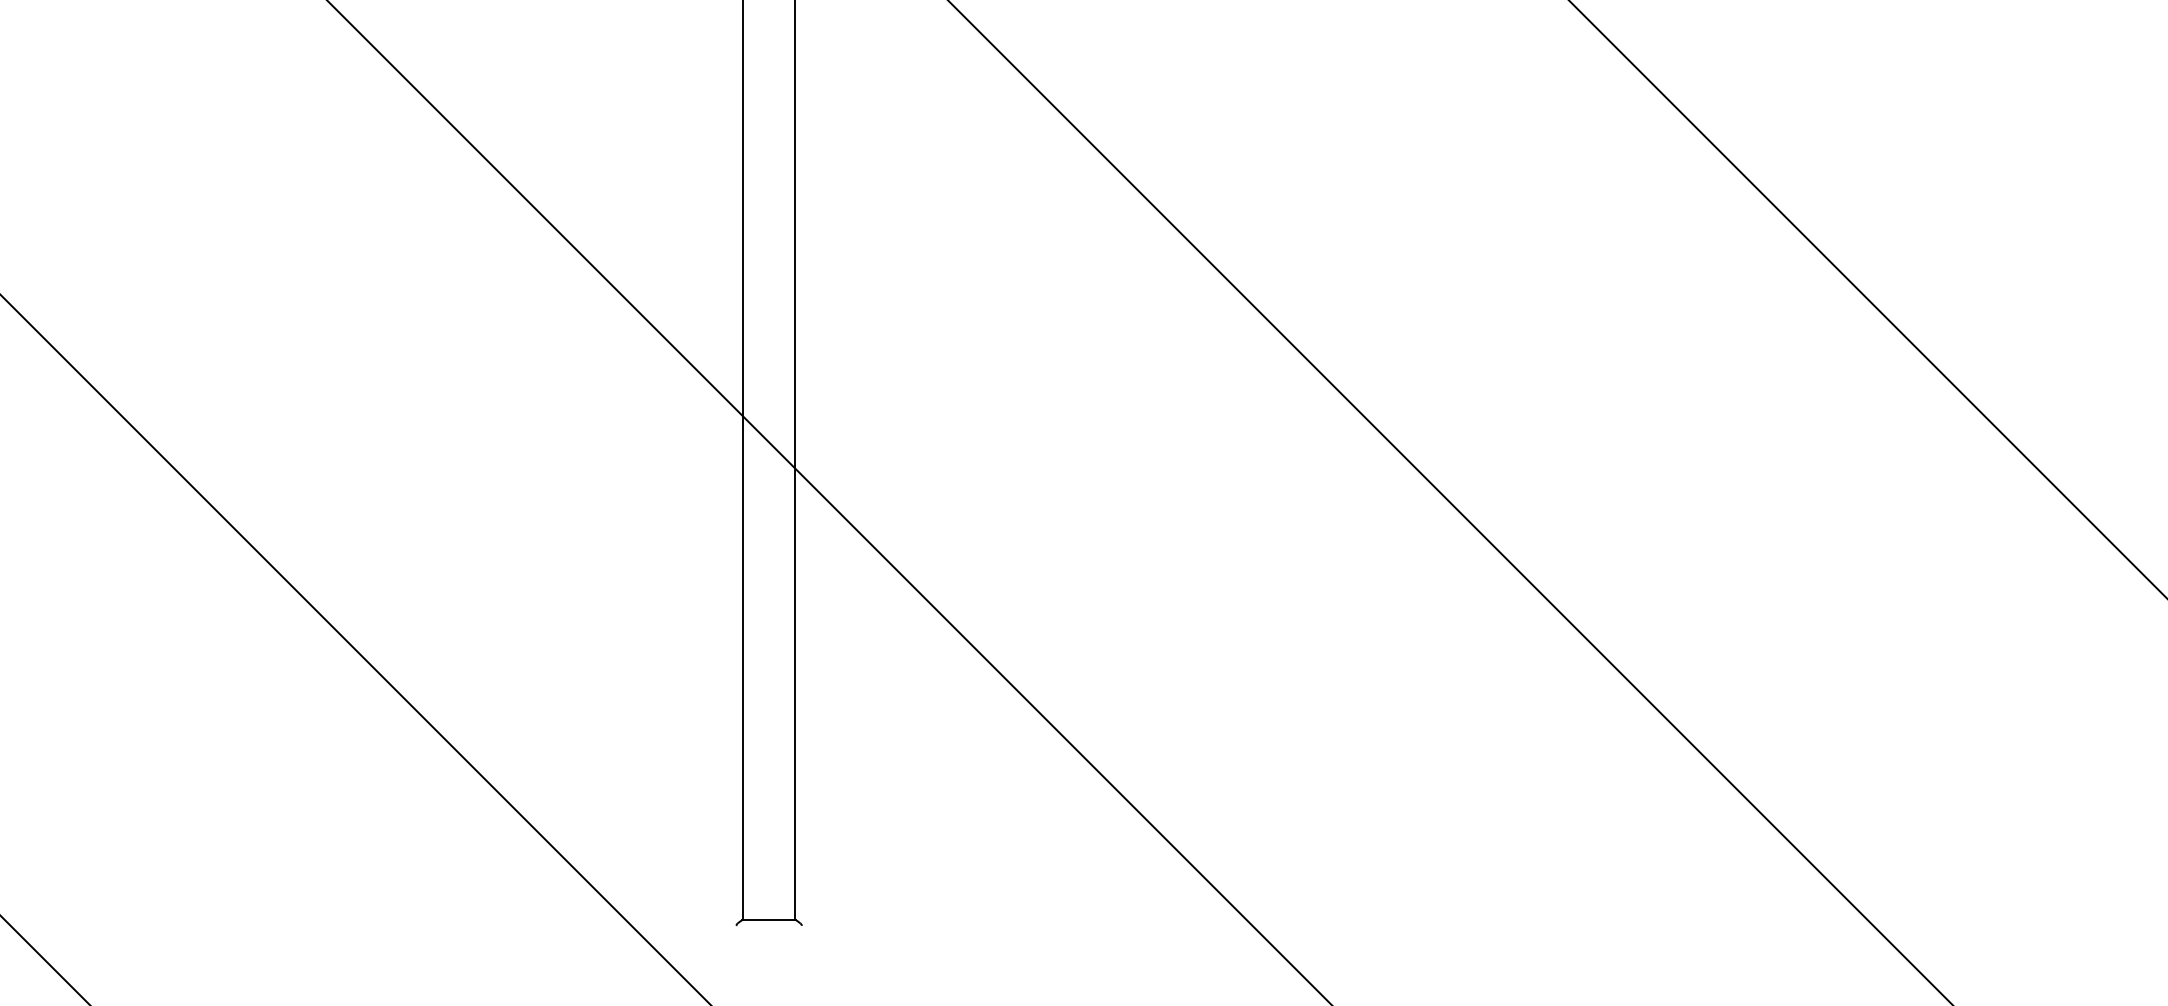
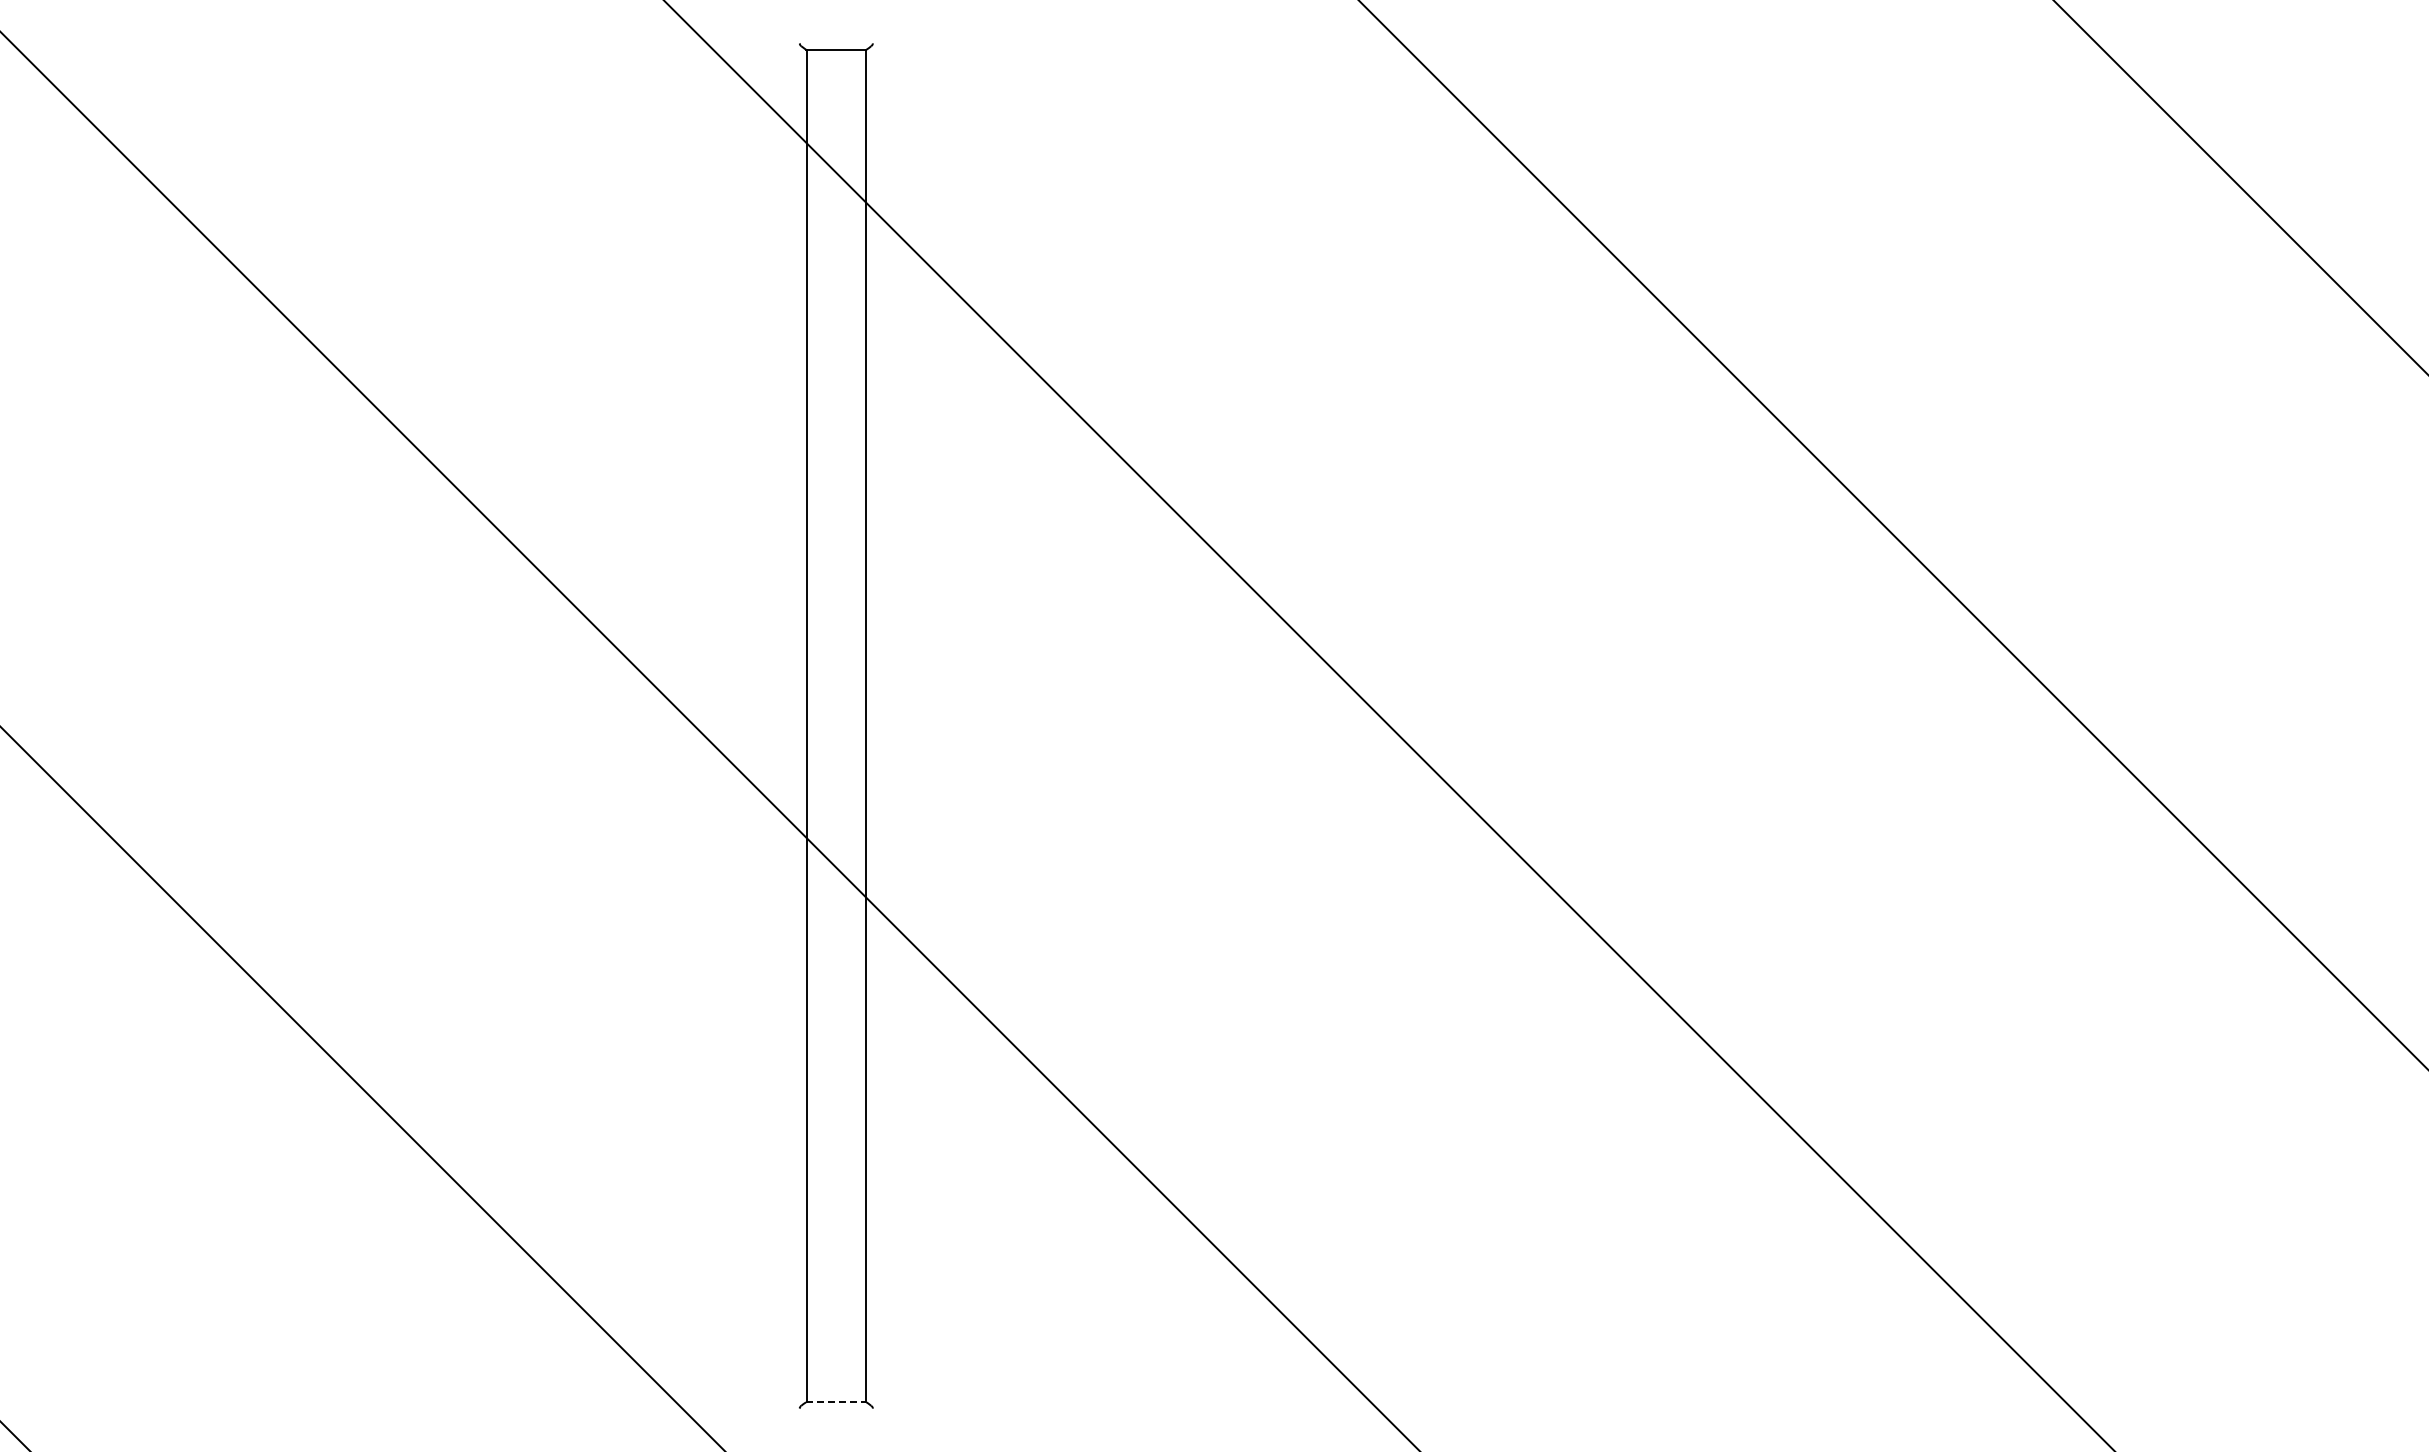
line: (769, 920) -> (836, 1402), solid -> dashed

